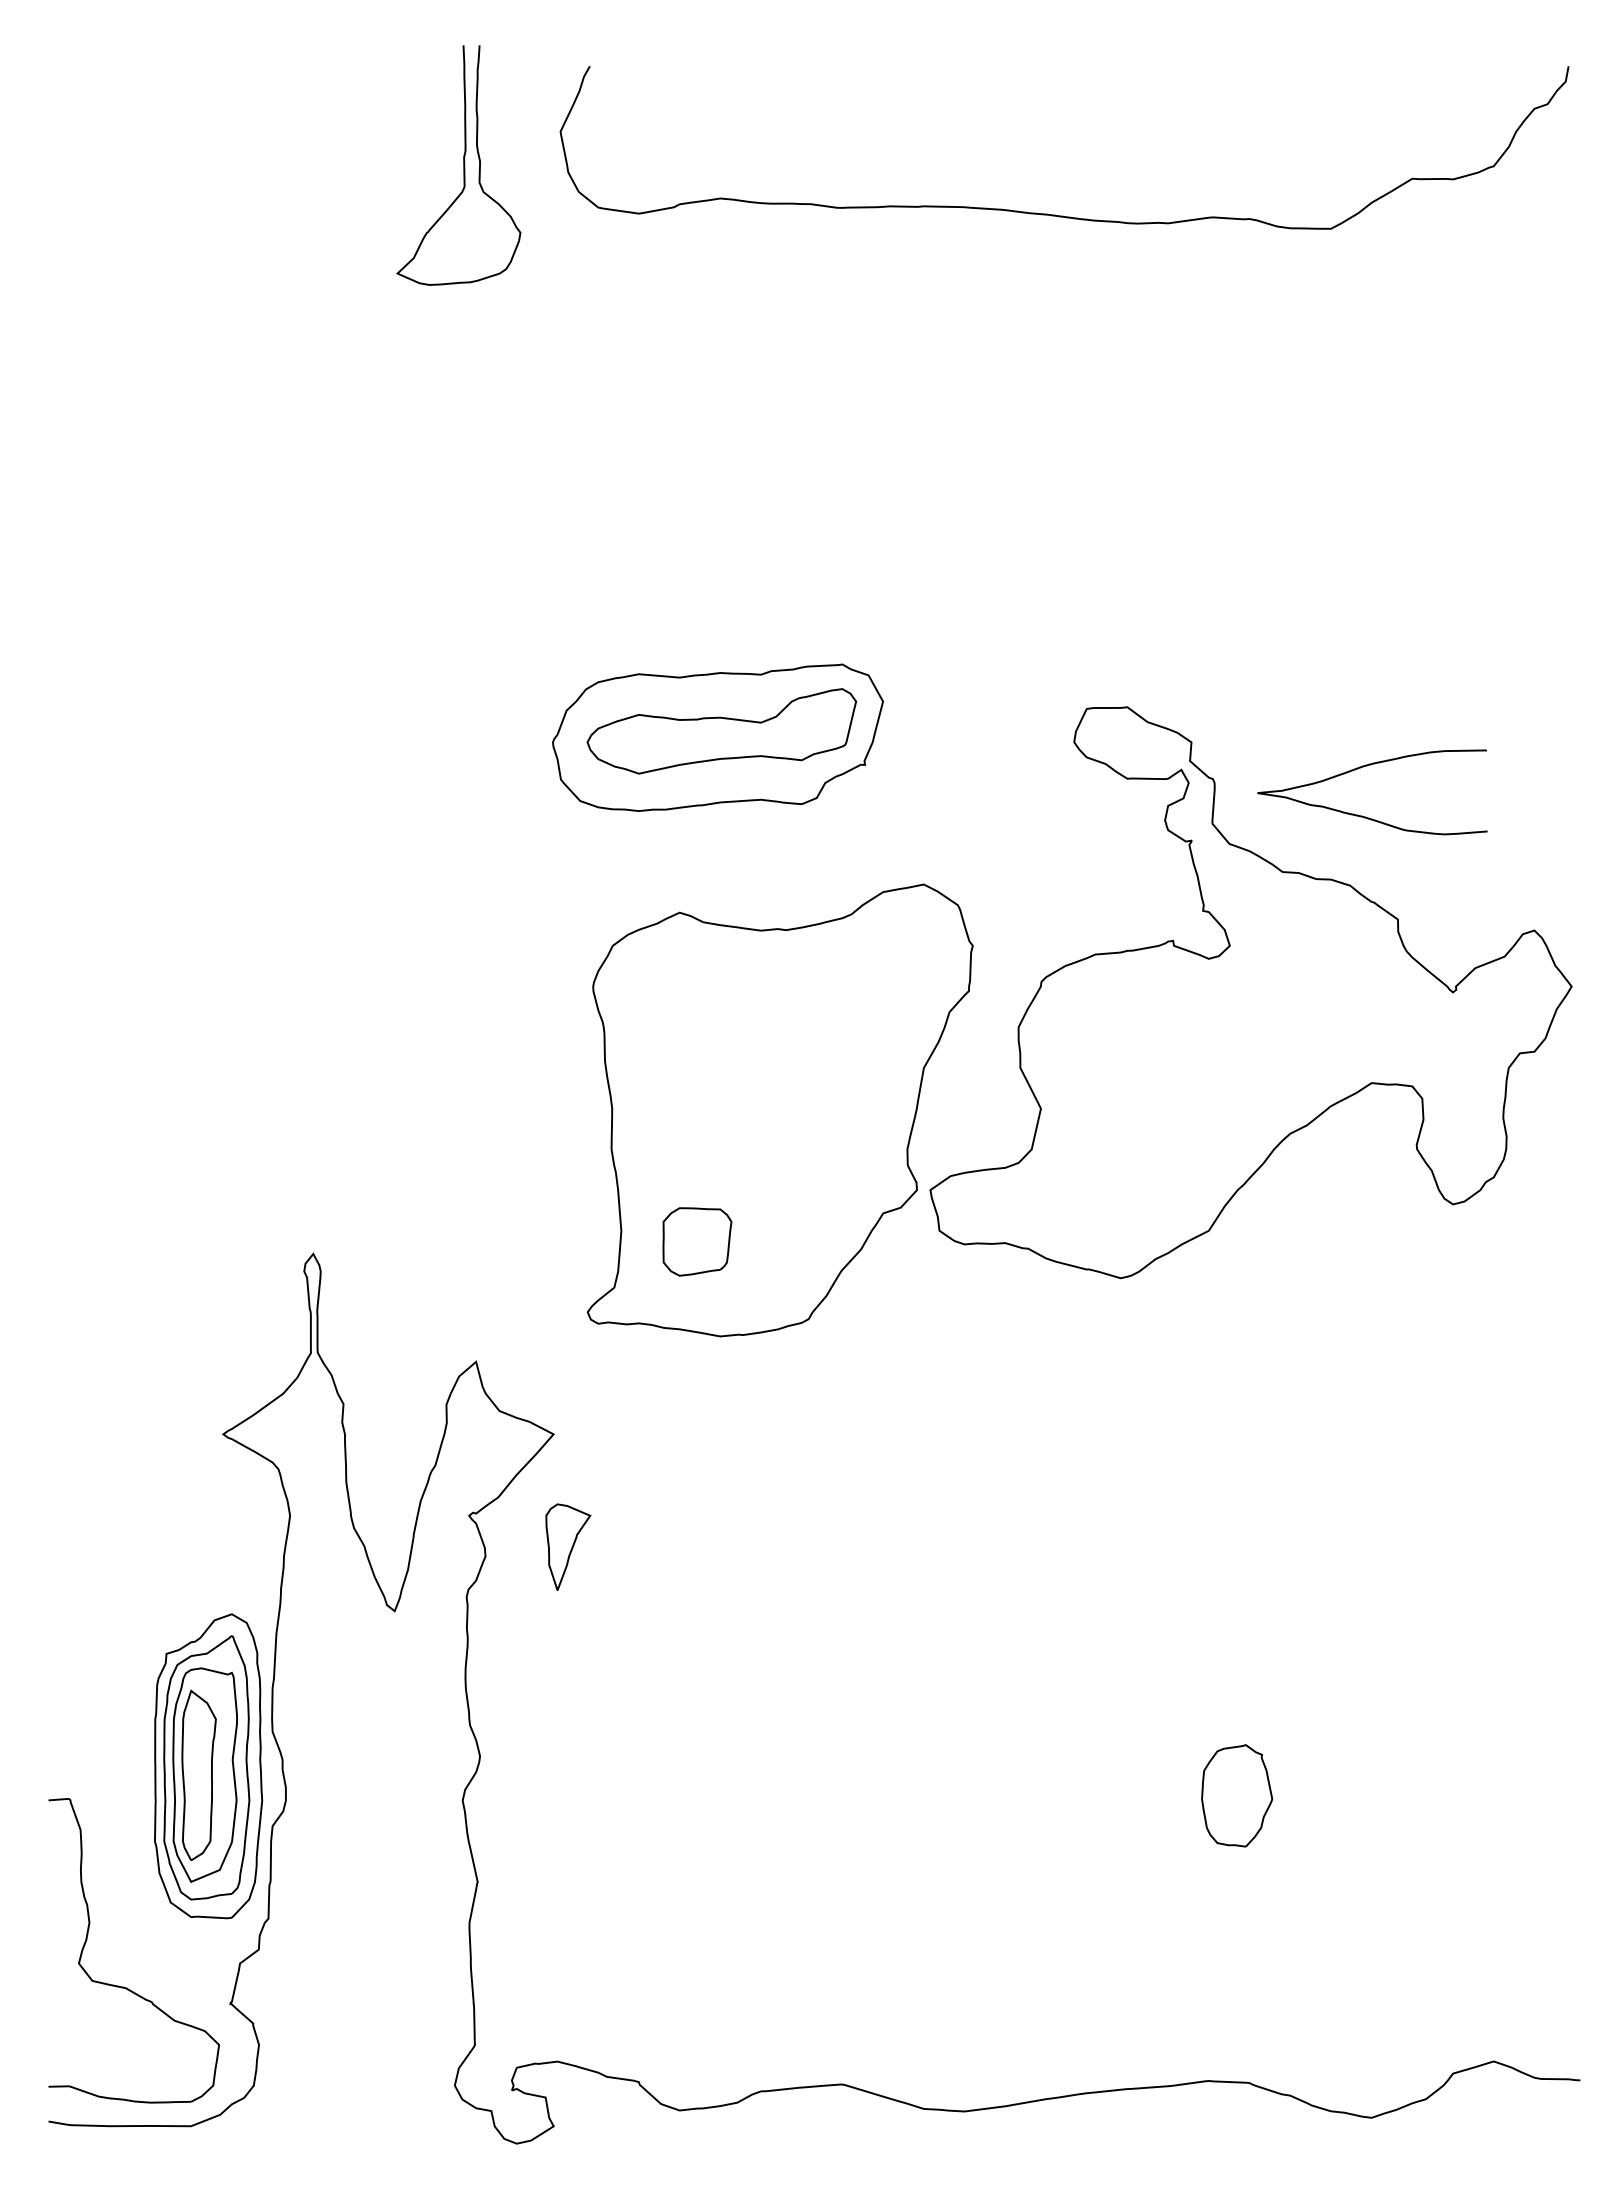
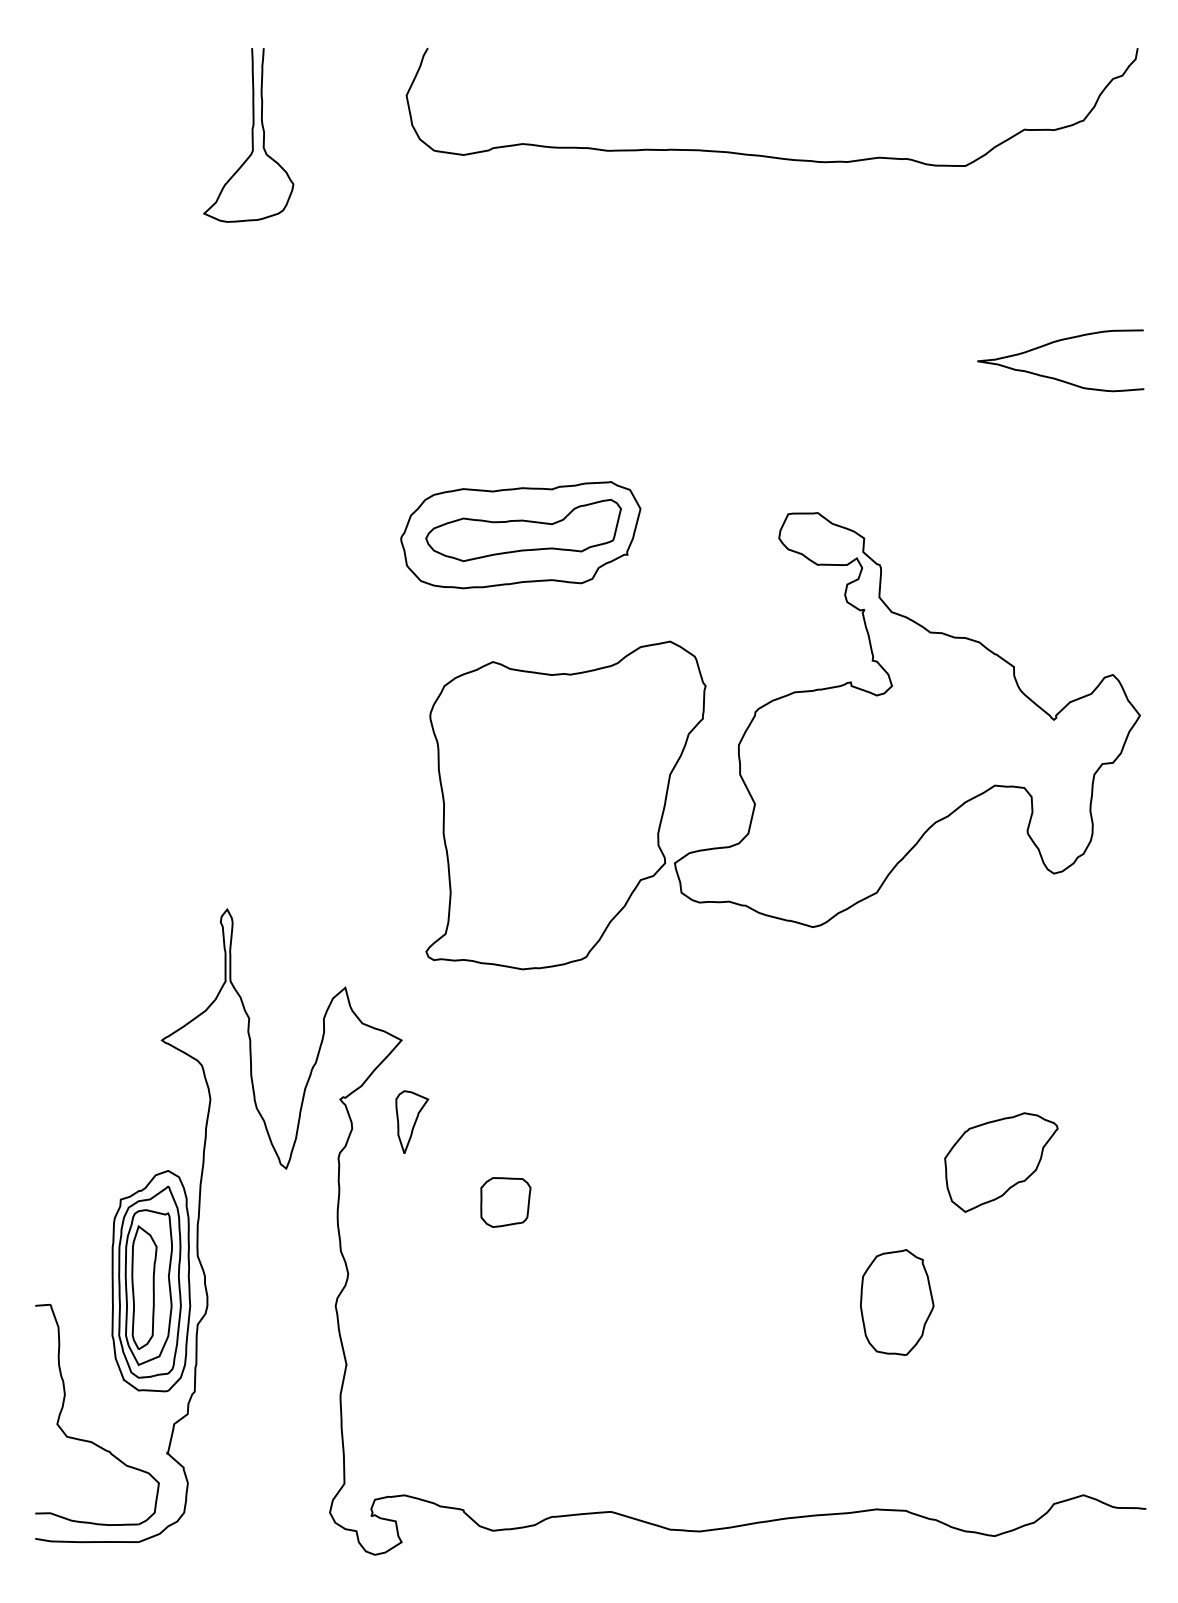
curve: (463, 165) -> (252, 135), moved
curve: (1365, 816) -> (1055, 378), moved
part: (697, 1241) -> (505, 1202), moved
part: (1380, 1602) -> (1001, 1162), added
part: (1237, 1795) -> (897, 1302), size x1.43

